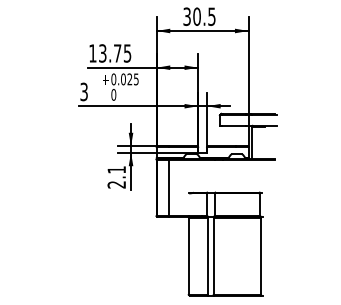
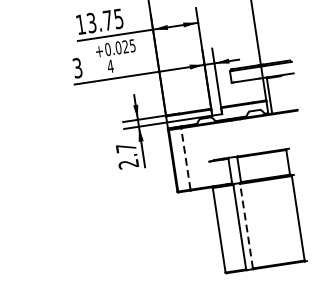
text: (113, 94) -> (110, 66), 0 -> 4
text: (116, 169) -> (125, 147), 2.1 -> 2.7
line: (168, 187) -> (185, 158), solid -> dashed
line: (213, 256) -> (246, 226), solid -> dashed

